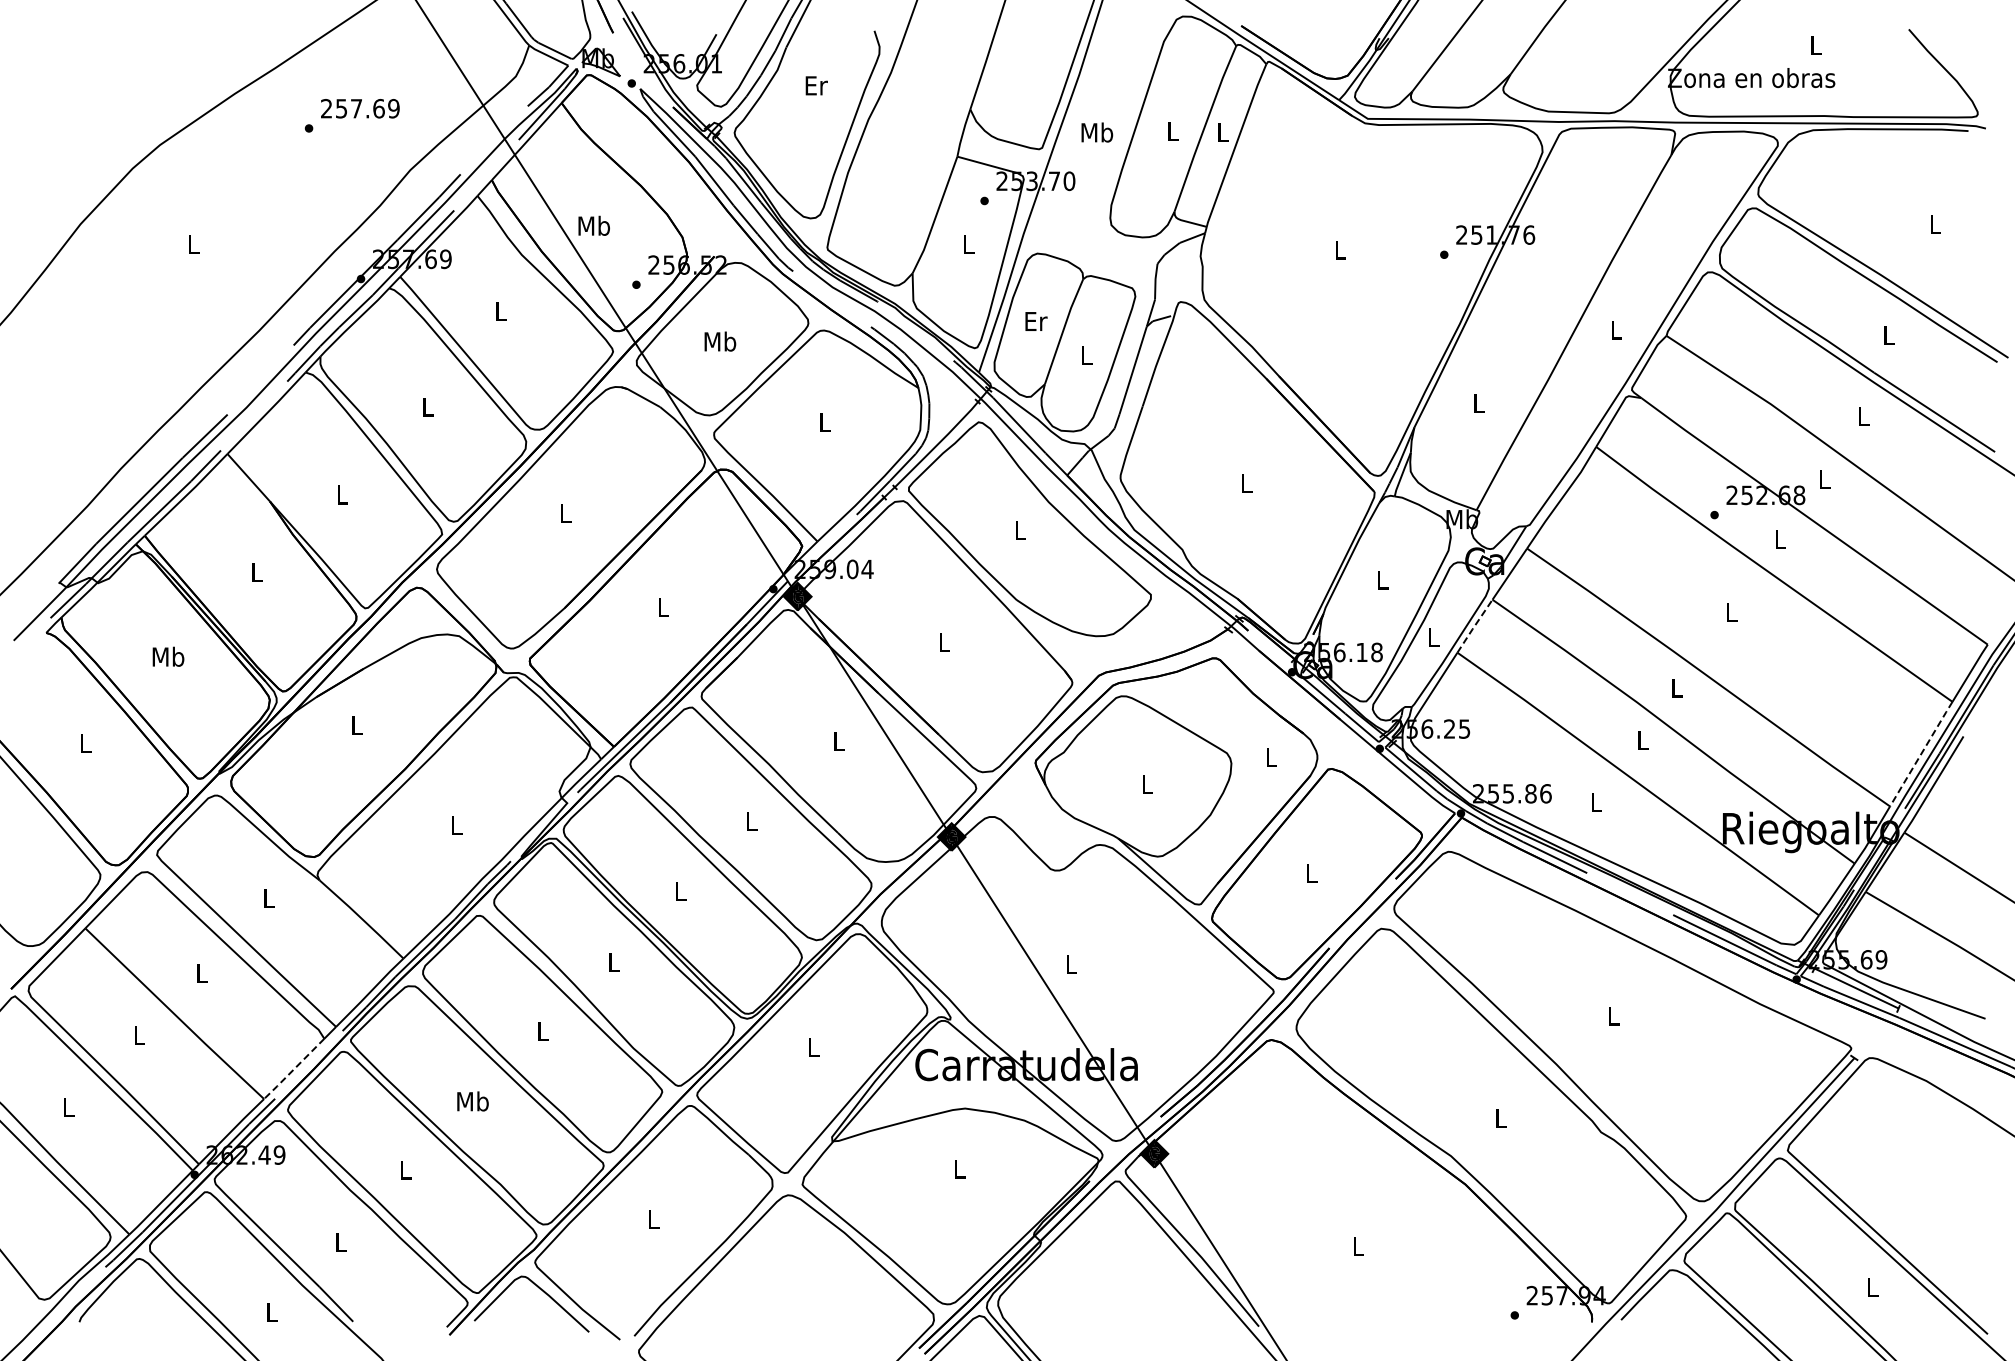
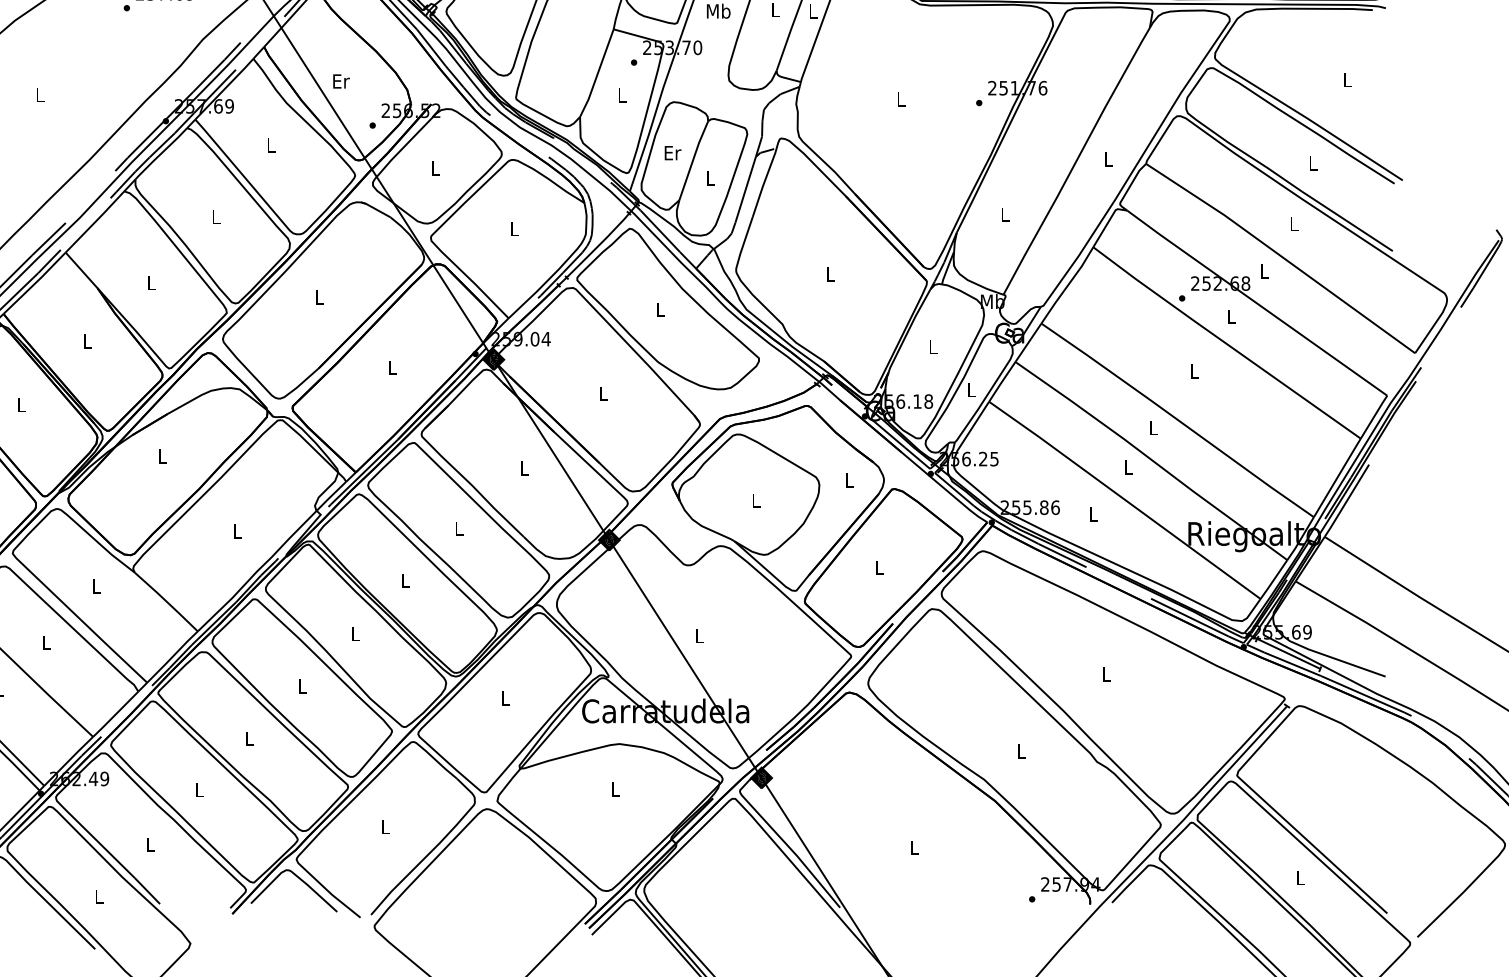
text: (594, 225) -> (341, 81), Mb -> Er
text: (720, 341) -> (435, 168), Mb -> L
line: (1474, 626) -> (1001, 382), dashed -> solid
text: (168, 656) -> (21, 404), Mb -> L
line: (1921, 754) -> (1337, 478), dashed -> solid
line: (293, 1069) -> (115, 714), dashed -> solid
text: (472, 1101) -> (249, 738), Mb -> L

